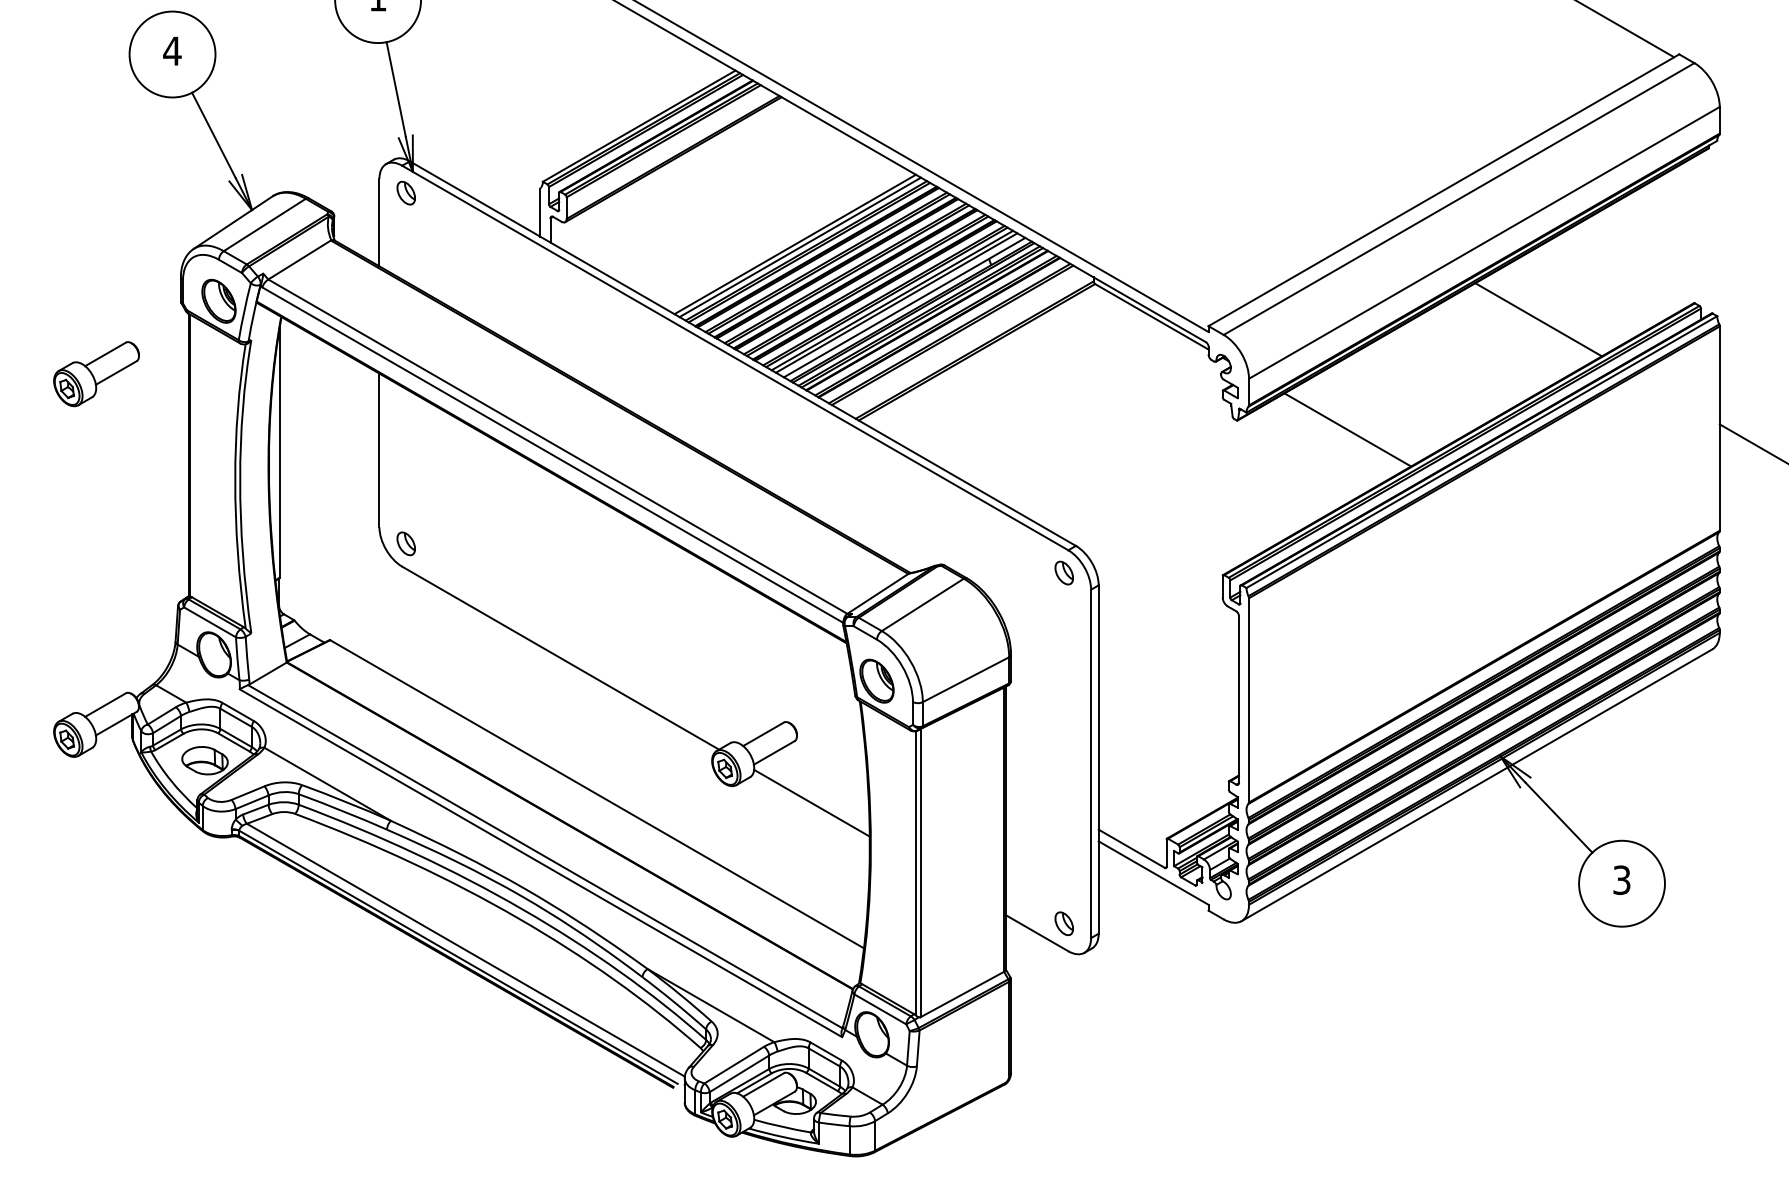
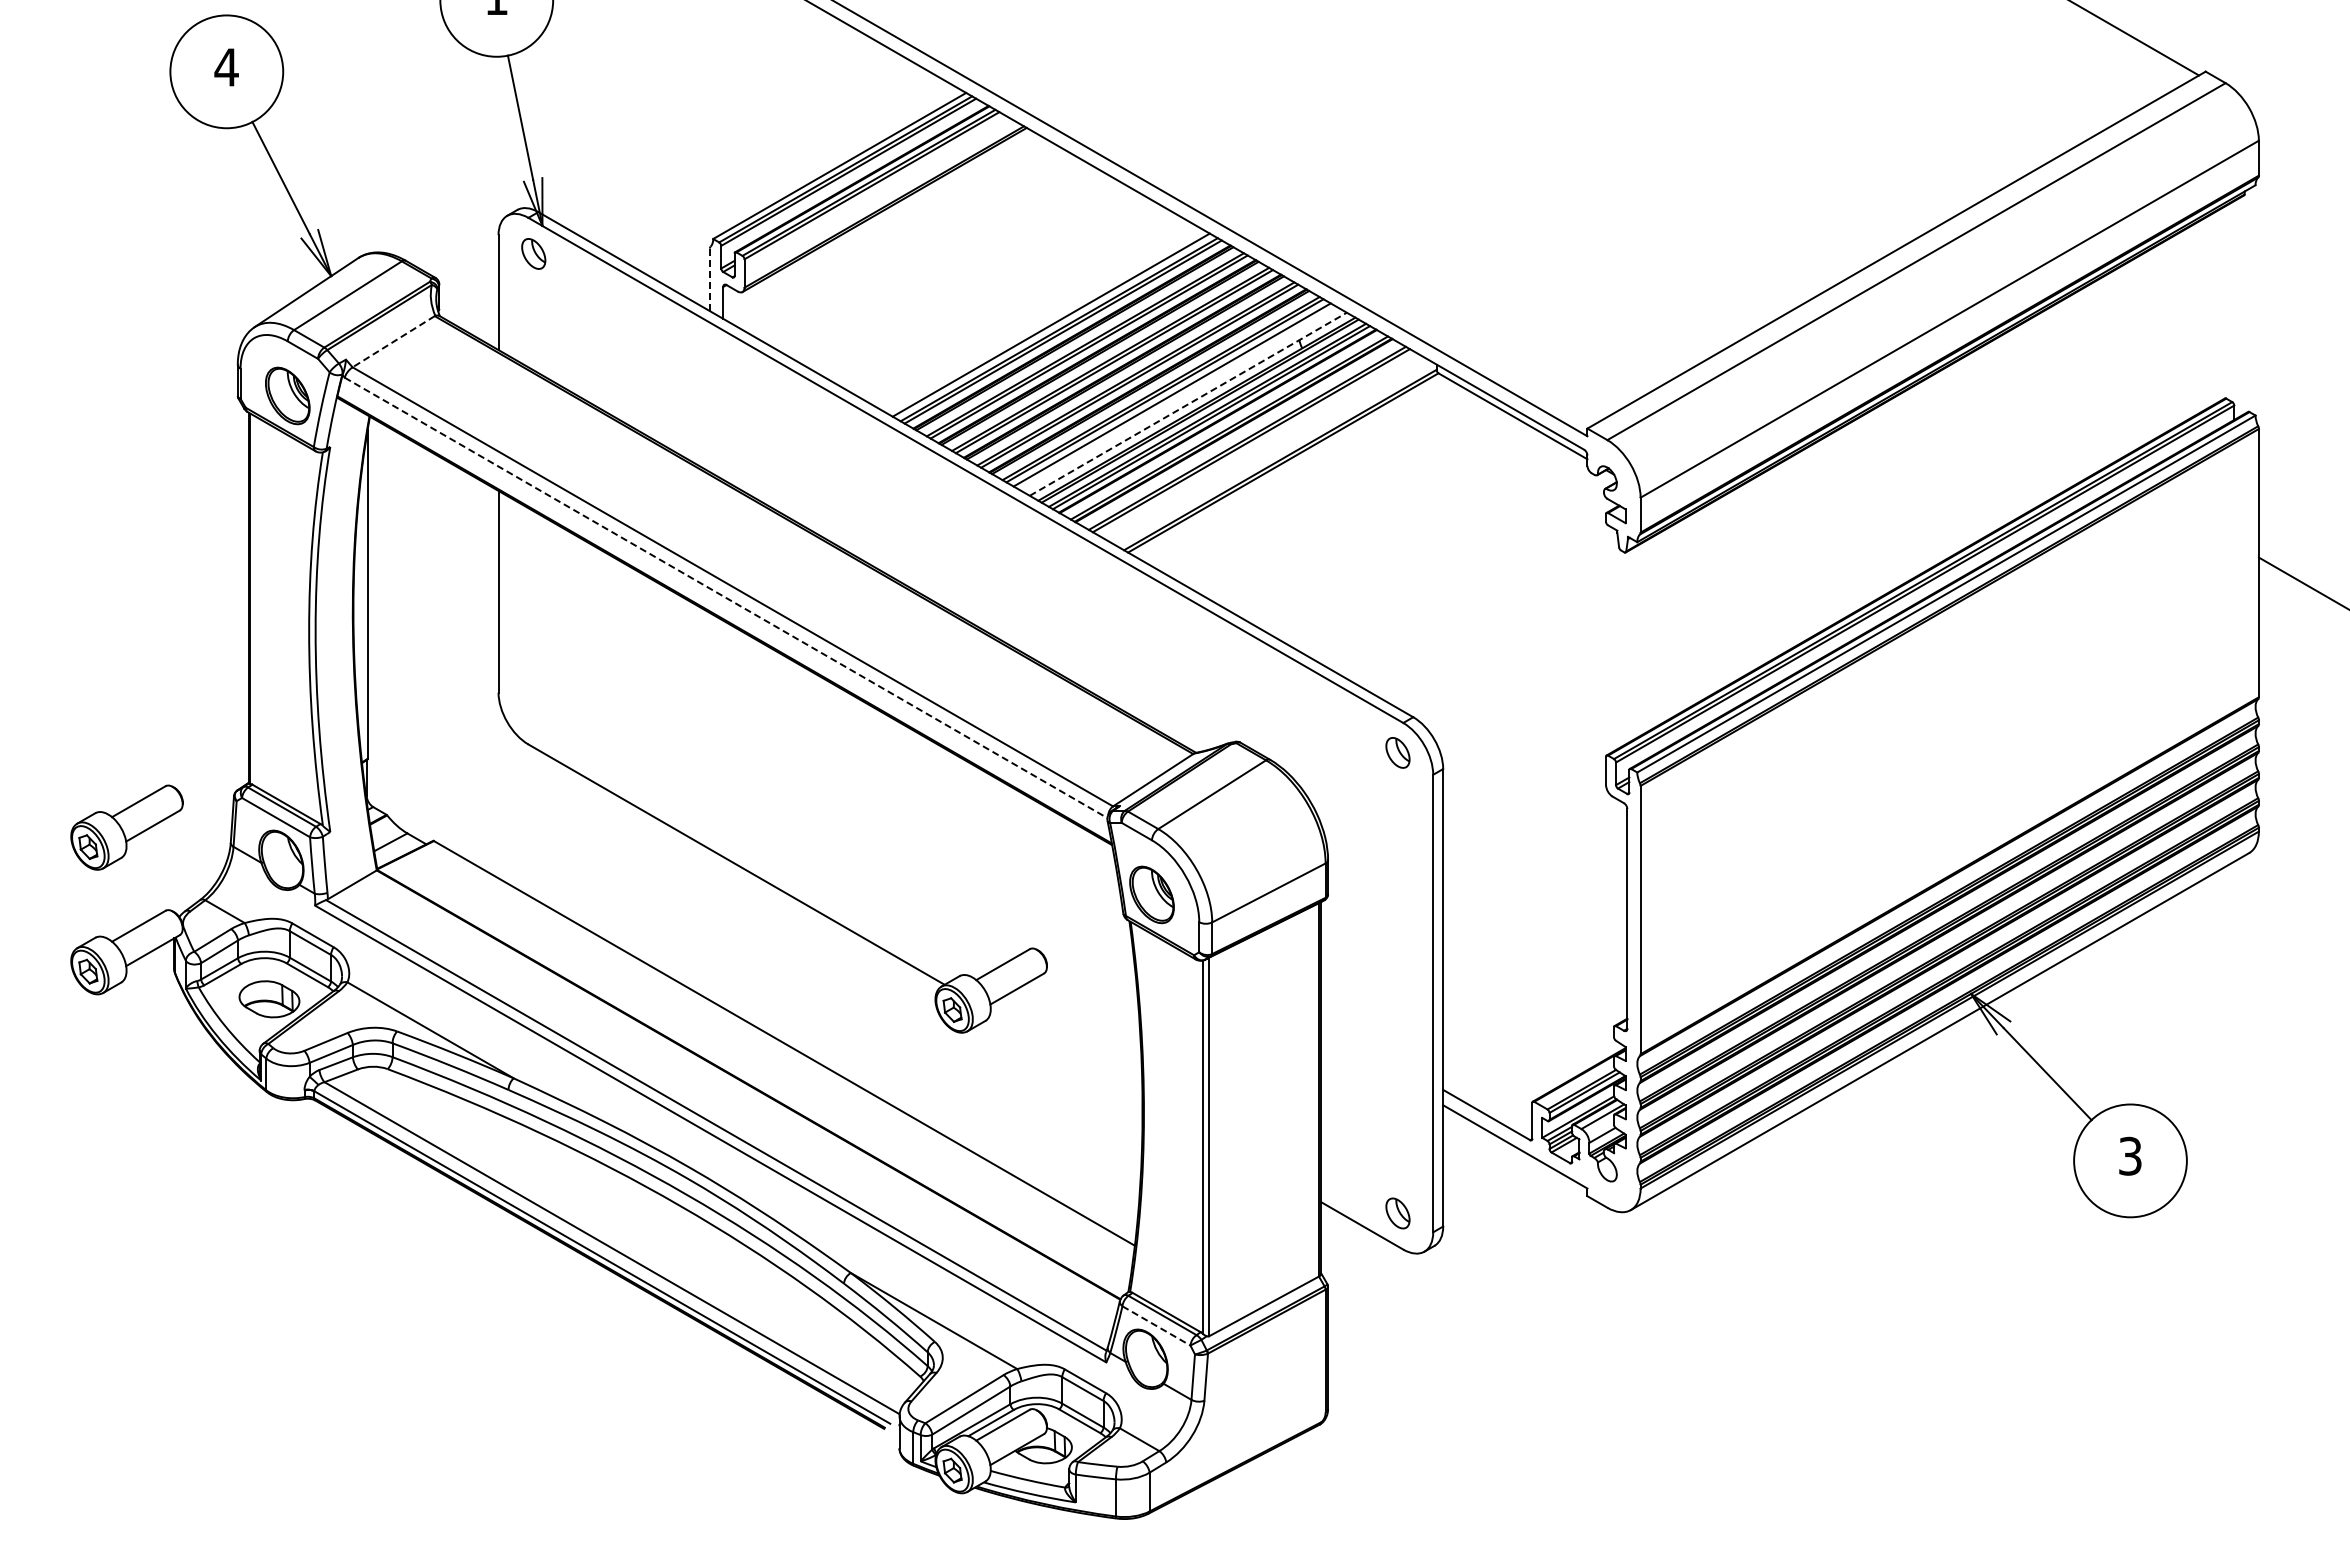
line: (540, 212) -> (709, 279), solid -> dashed
line: (795, 243) -> (1044, 320), removed
line: (299, 260) -> (393, 342), solid -> dashed
line: (896, 302) -> (1177, 397), removed
line: (904, 307) -> (1188, 404), solid -> dashed
line: (1538, 319) -> (2020, 420), removed
part: (96, 374) -> (126, 827), moved
line: (1347, 429) -> (1770, 564), removed
line: (553, 455) -> (726, 598), solid -> dashed
part: (406, 543) -> (533, 714), removed
line: (811, 803) -> (1066, 1055), removed
line: (880, 1009) -> (1156, 1326), solid -> dashed

